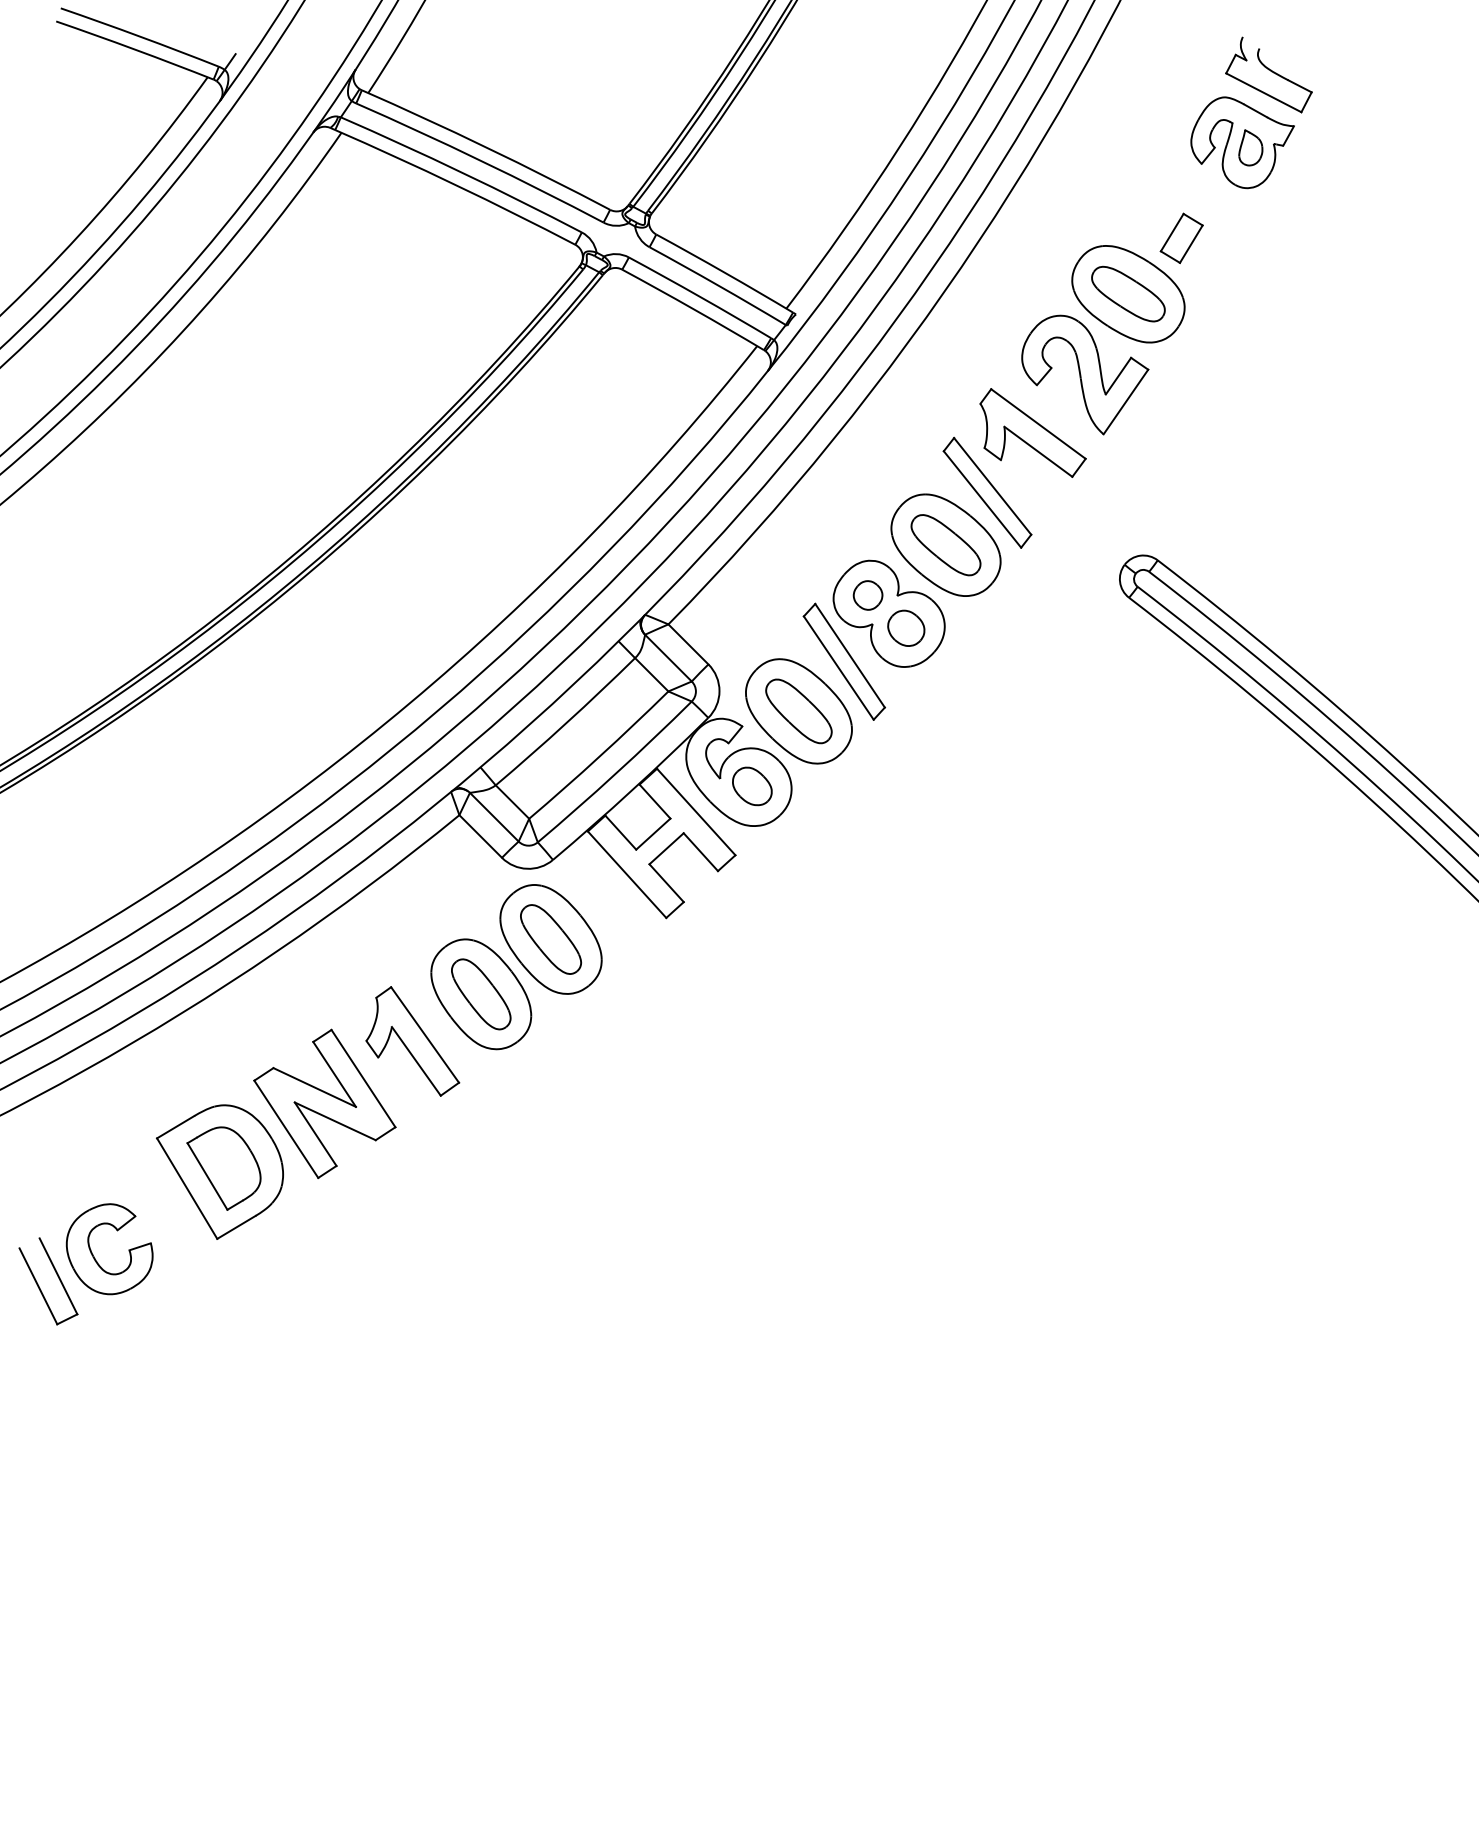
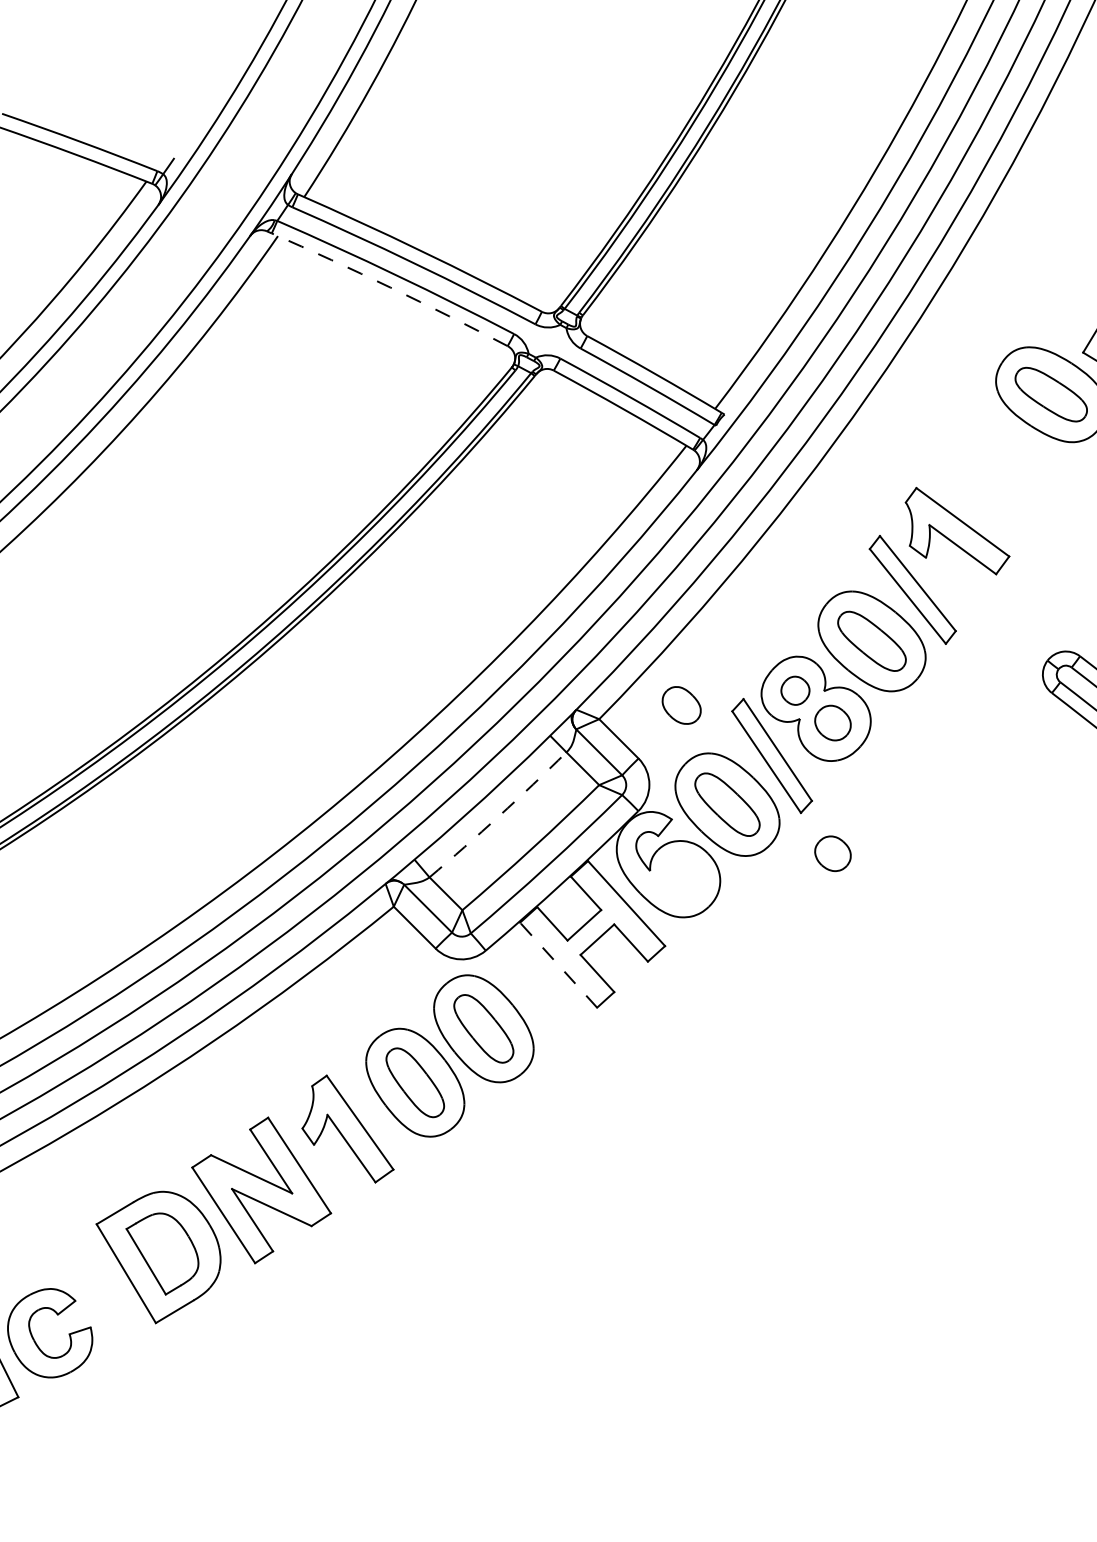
arc: (456, 185) -> (390, 287), solid -> dashed
part: (1085, 374) -> (1009, 473), removed
arc: (566, 723) -> (499, 816), solid -> dashed
part: (906, 760) -> (833, 852), added
part: (752, 786) -> (681, 705), moved
line: (626, 874) -> (558, 964), solid -> dashed

